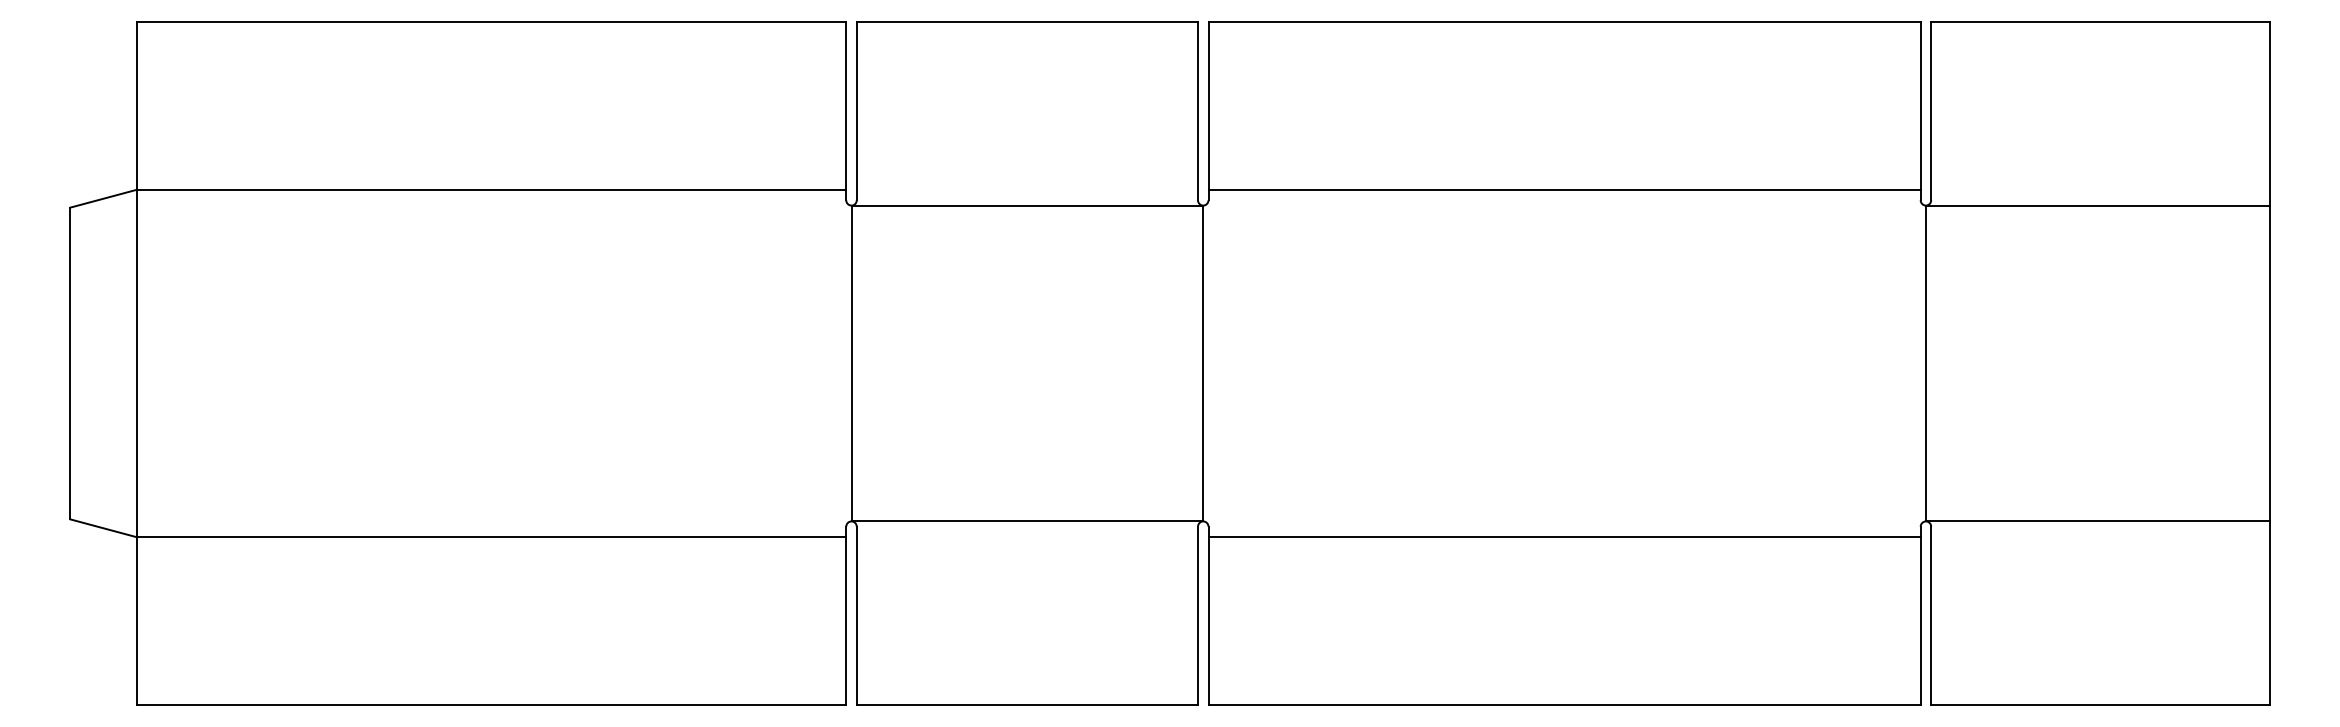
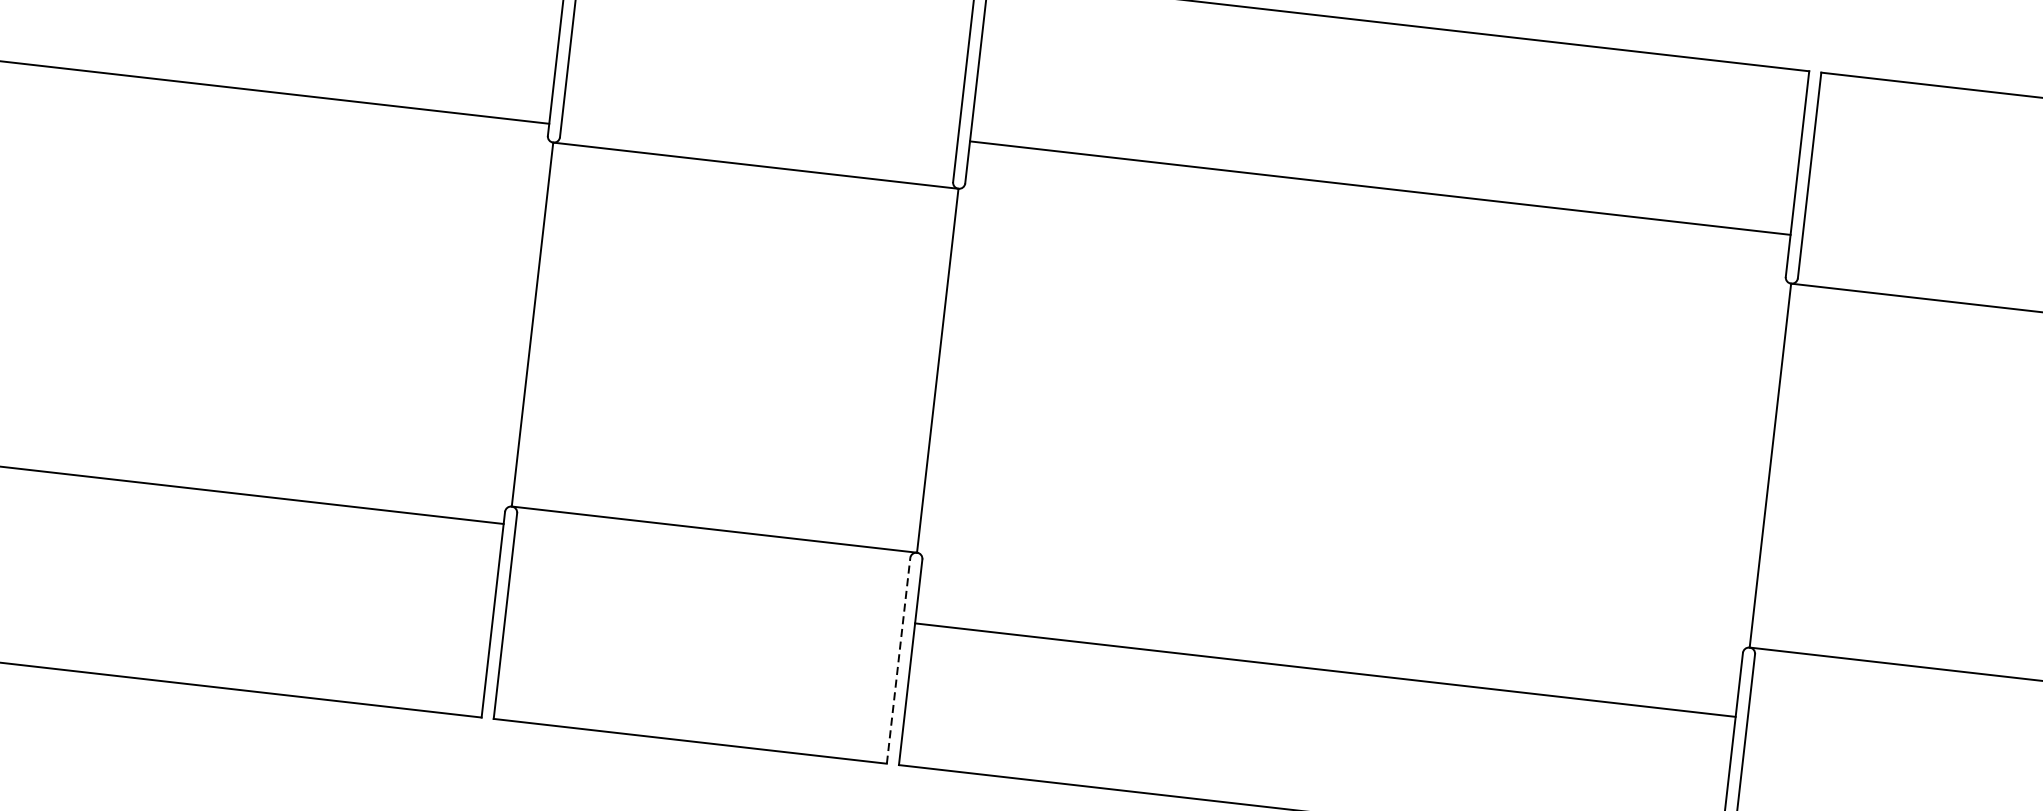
line: (1564, 189) -> (1380, 187), moved
line: (1564, 537) -> (1325, 670), moved
line: (1197, 615) -> (898, 660), solid -> dashed

